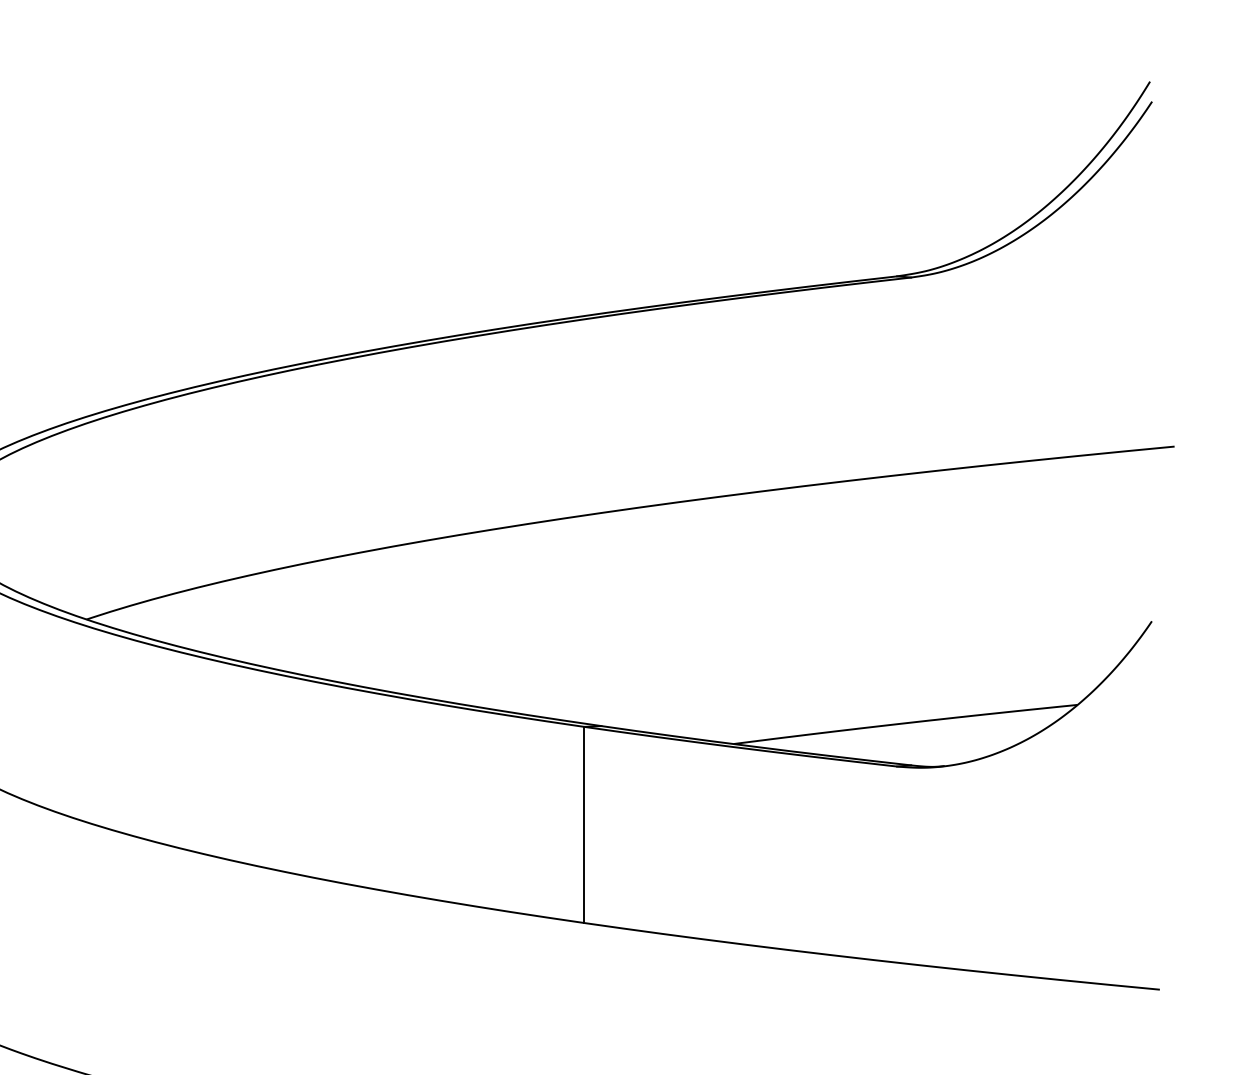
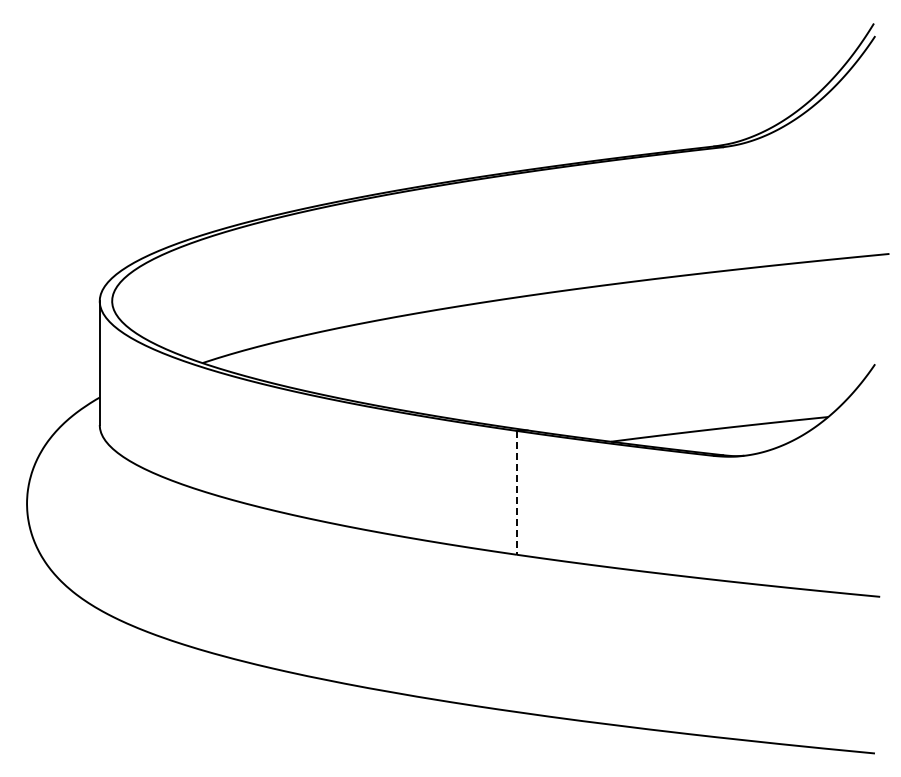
line: (583, 824) -> (516, 492), solid -> dashed

